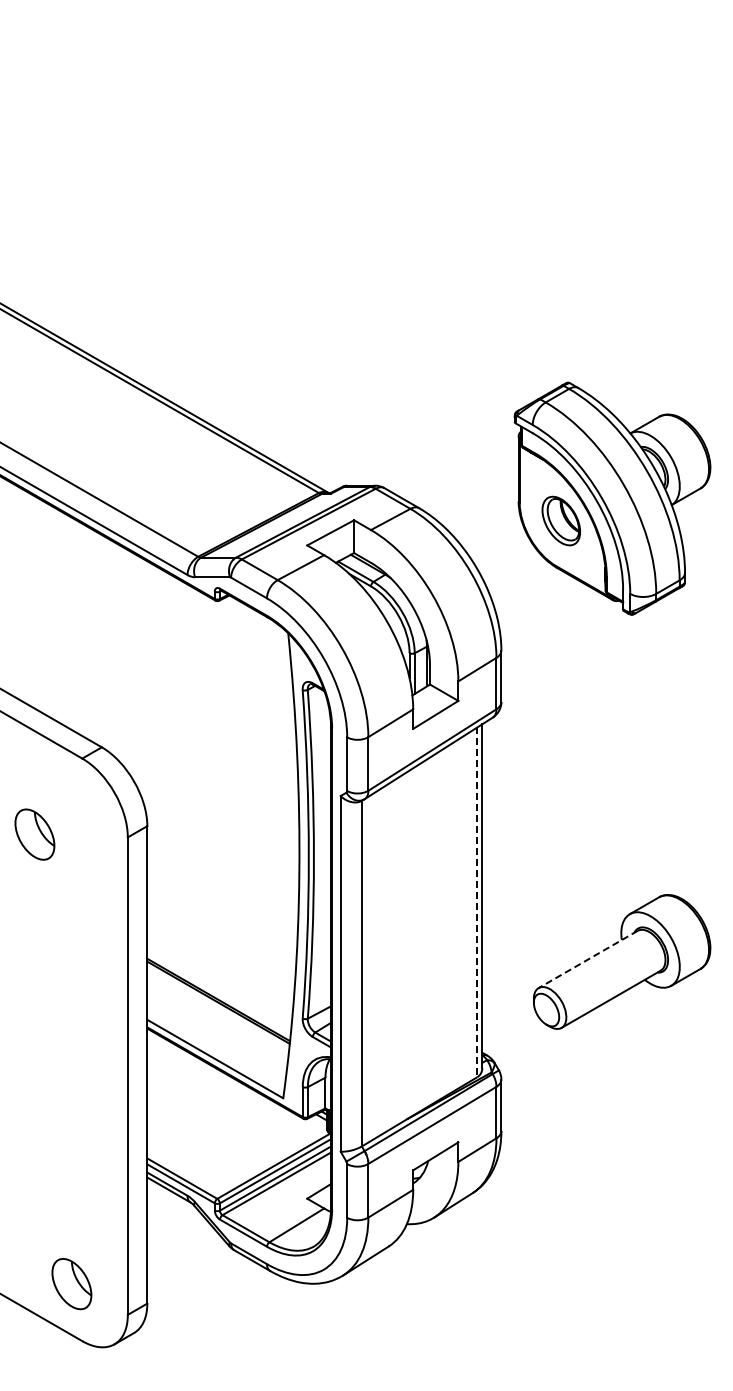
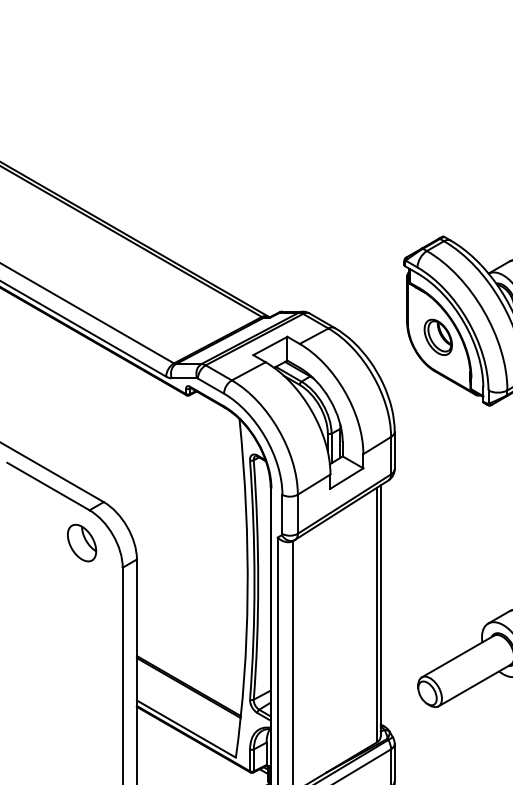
part: (34, 834) -> (81, 543), moved
line: (477, 902) -> (377, 615), dashed -> solid
line: (587, 959) -> (457, 656), dashed -> solid

